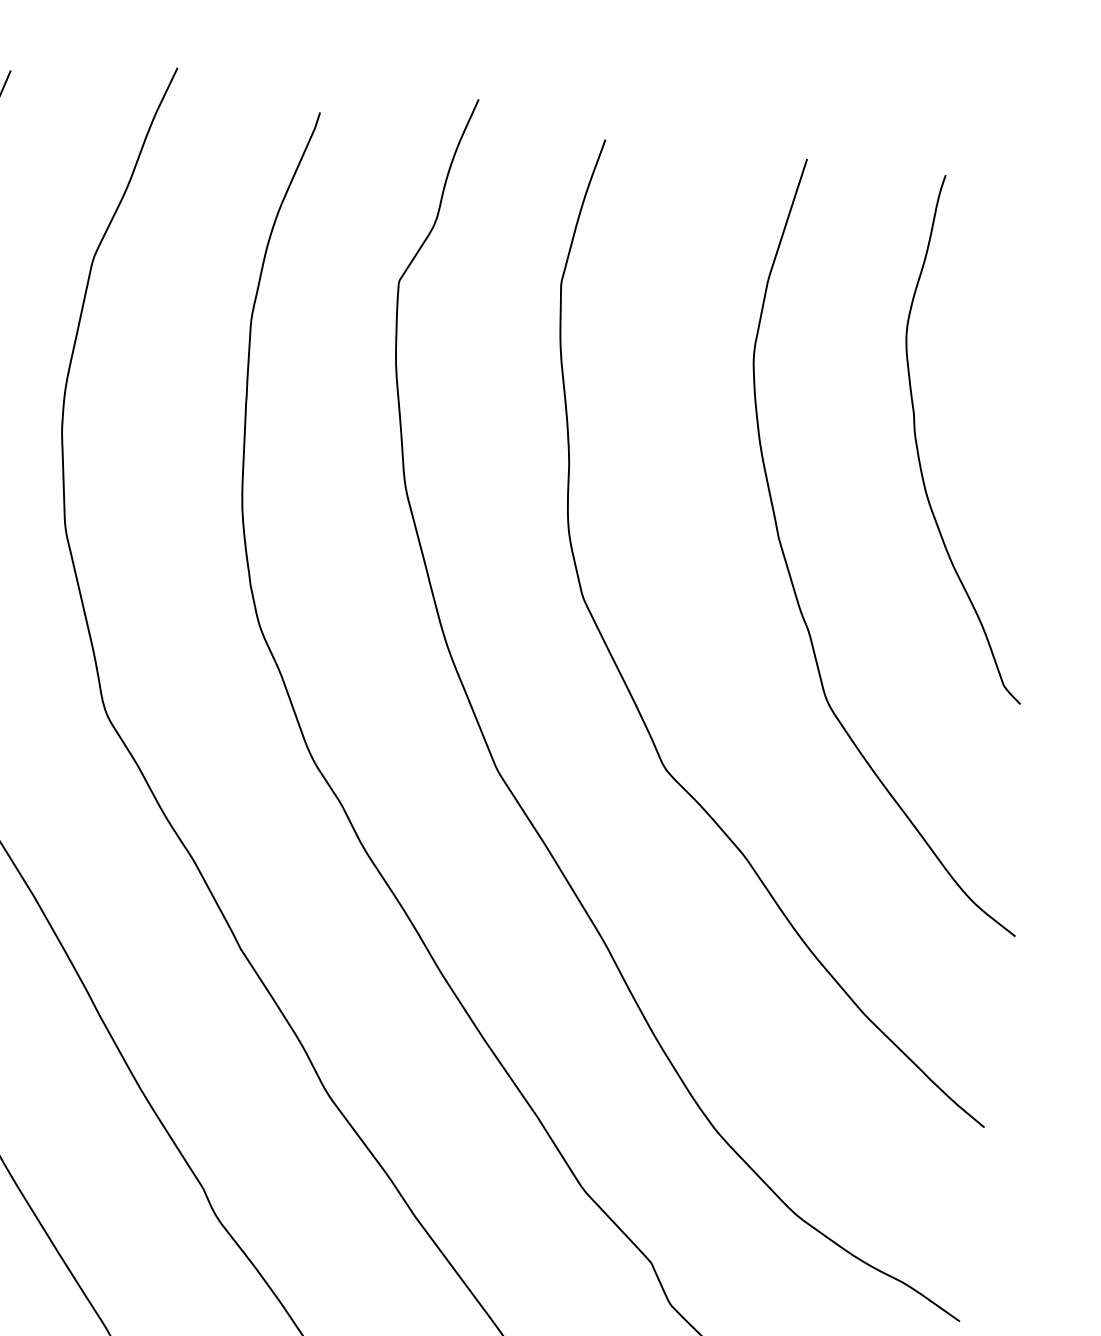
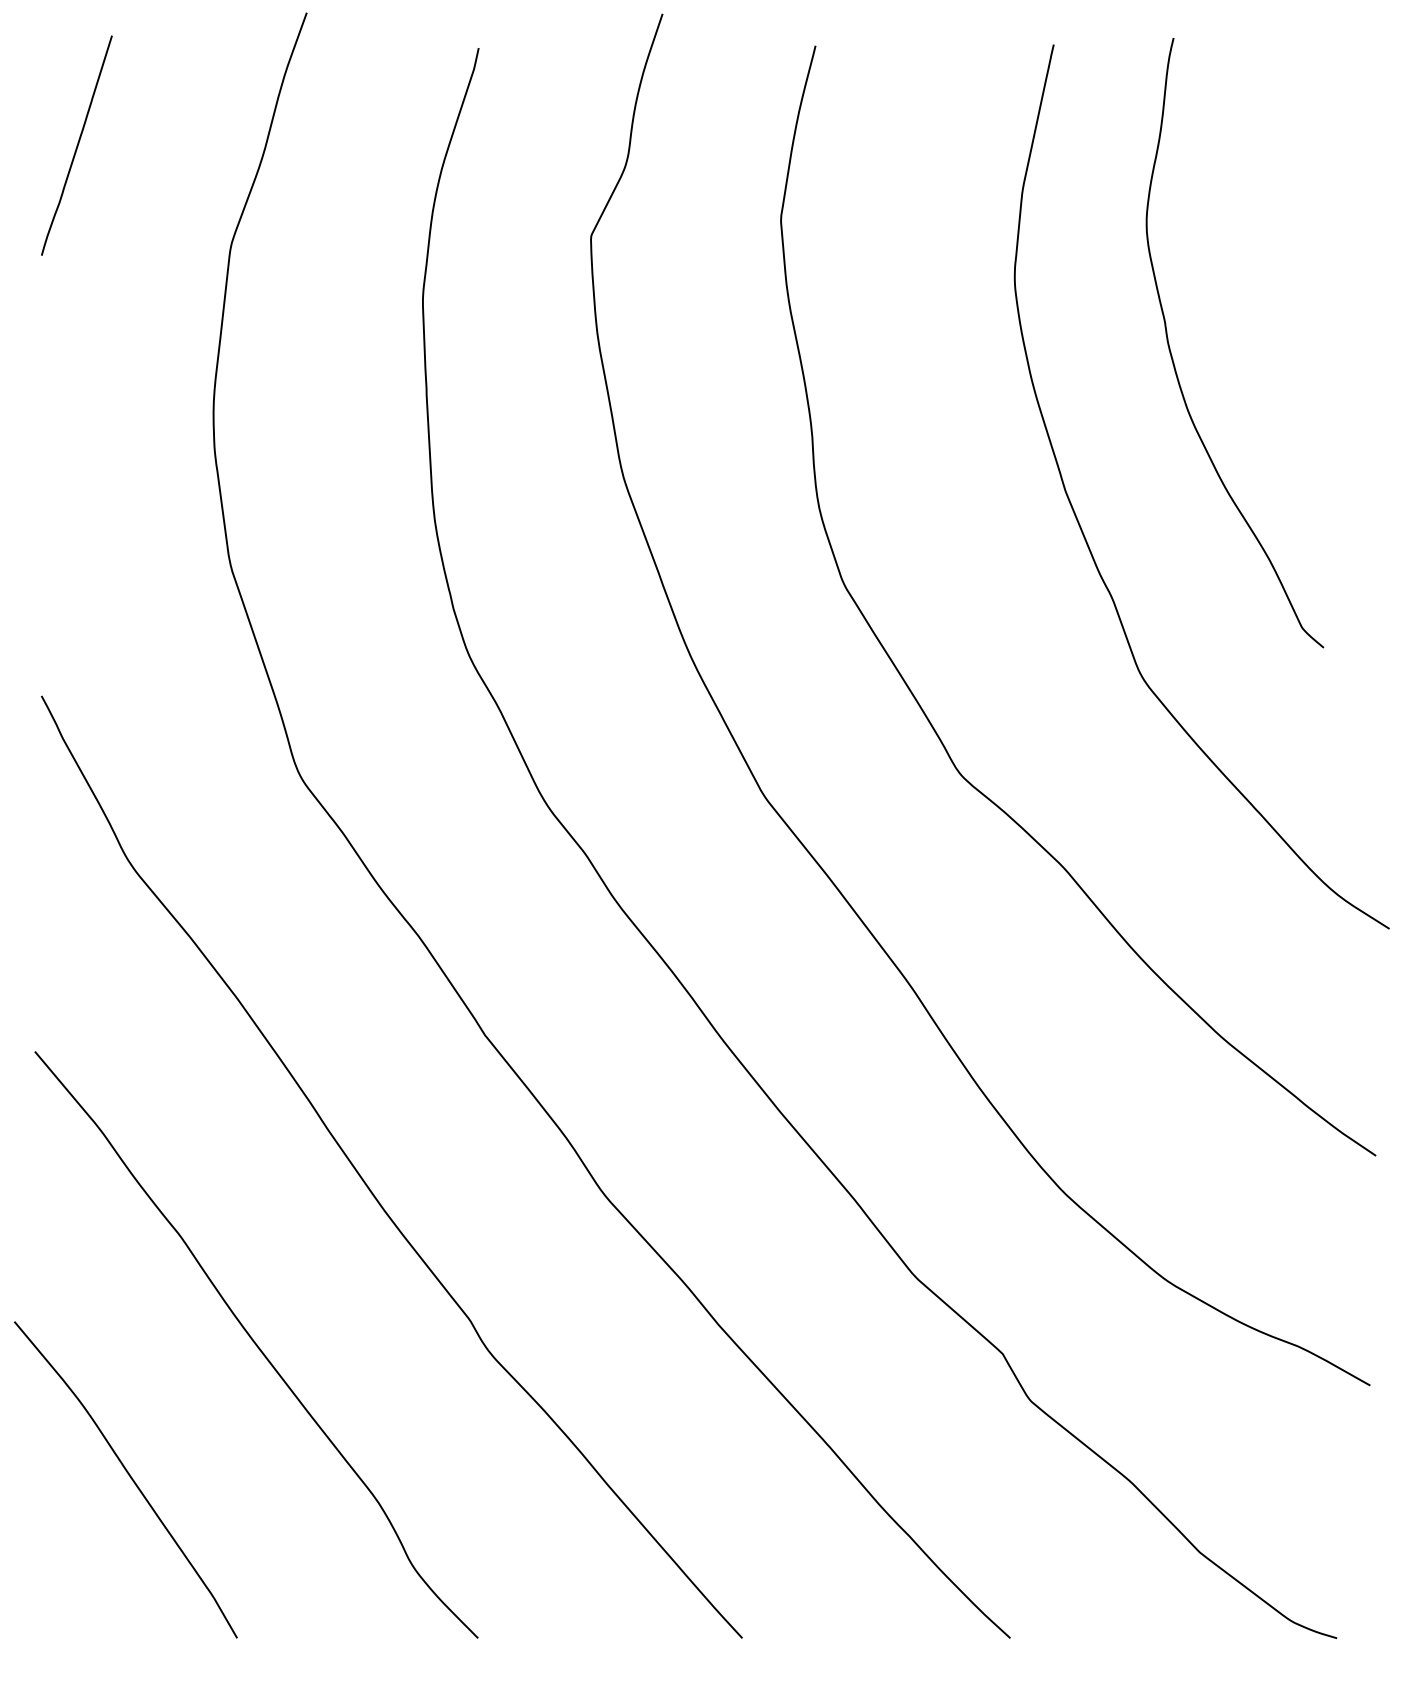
curve: (918, 449) -> (1174, 362), moved

